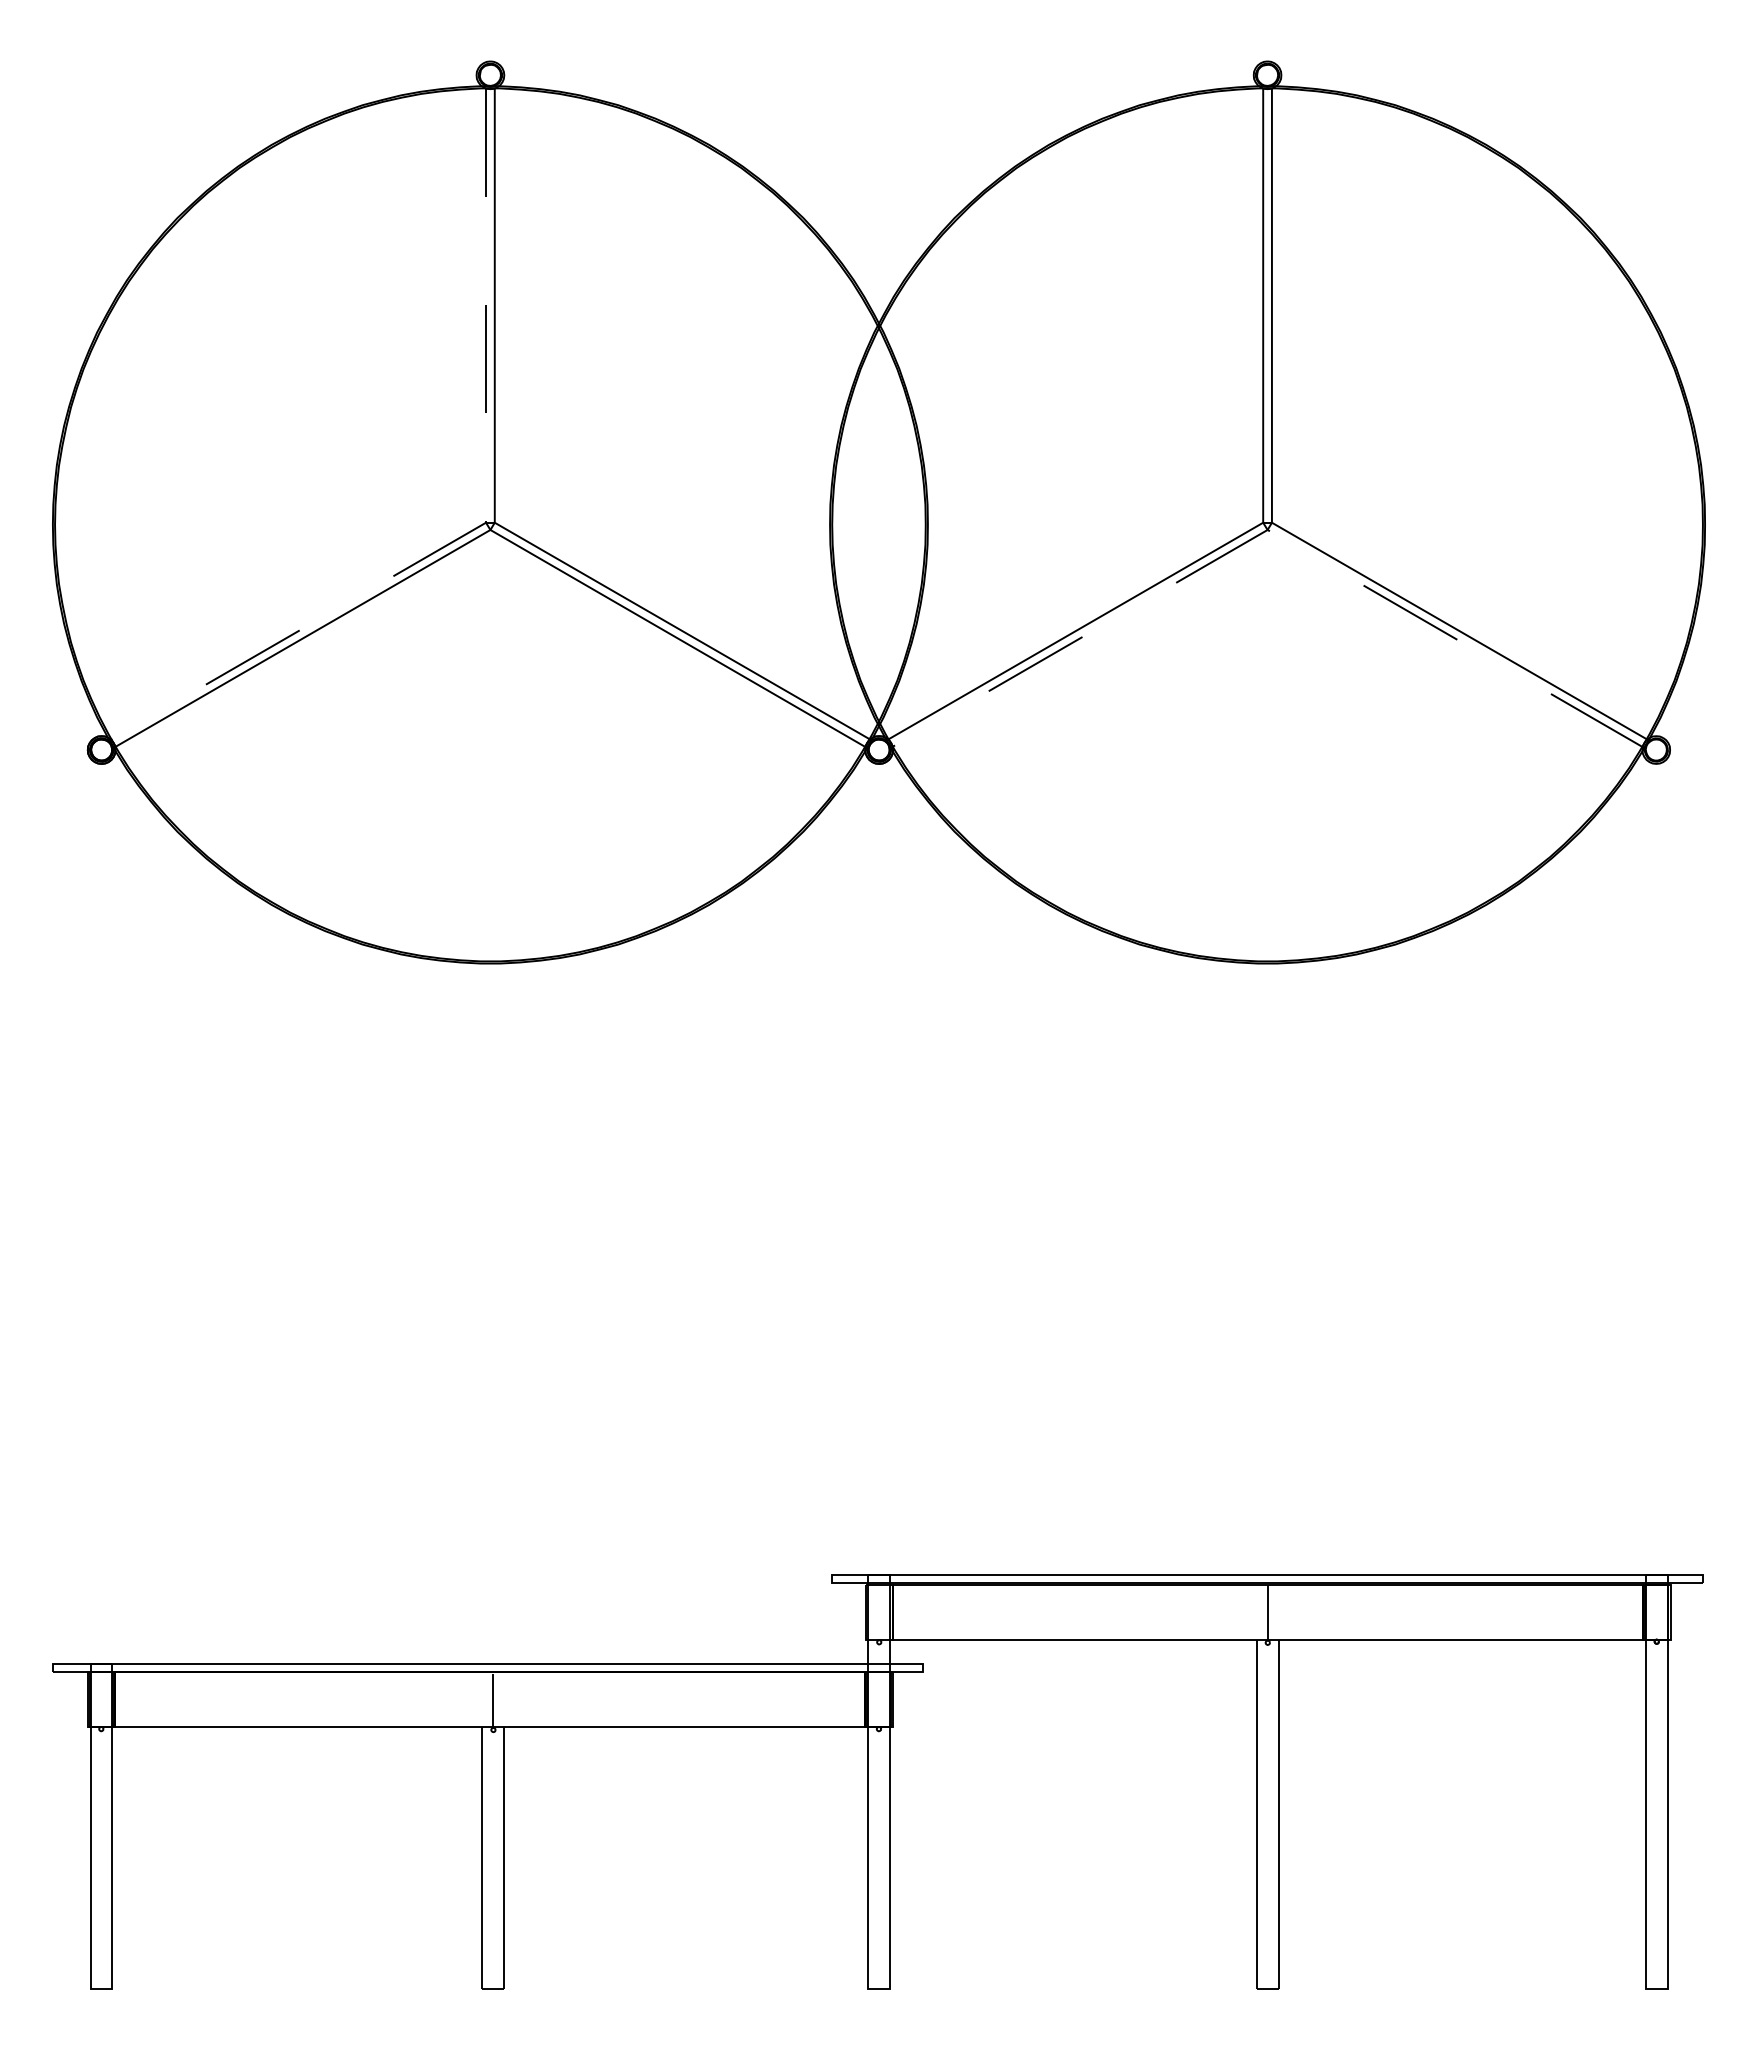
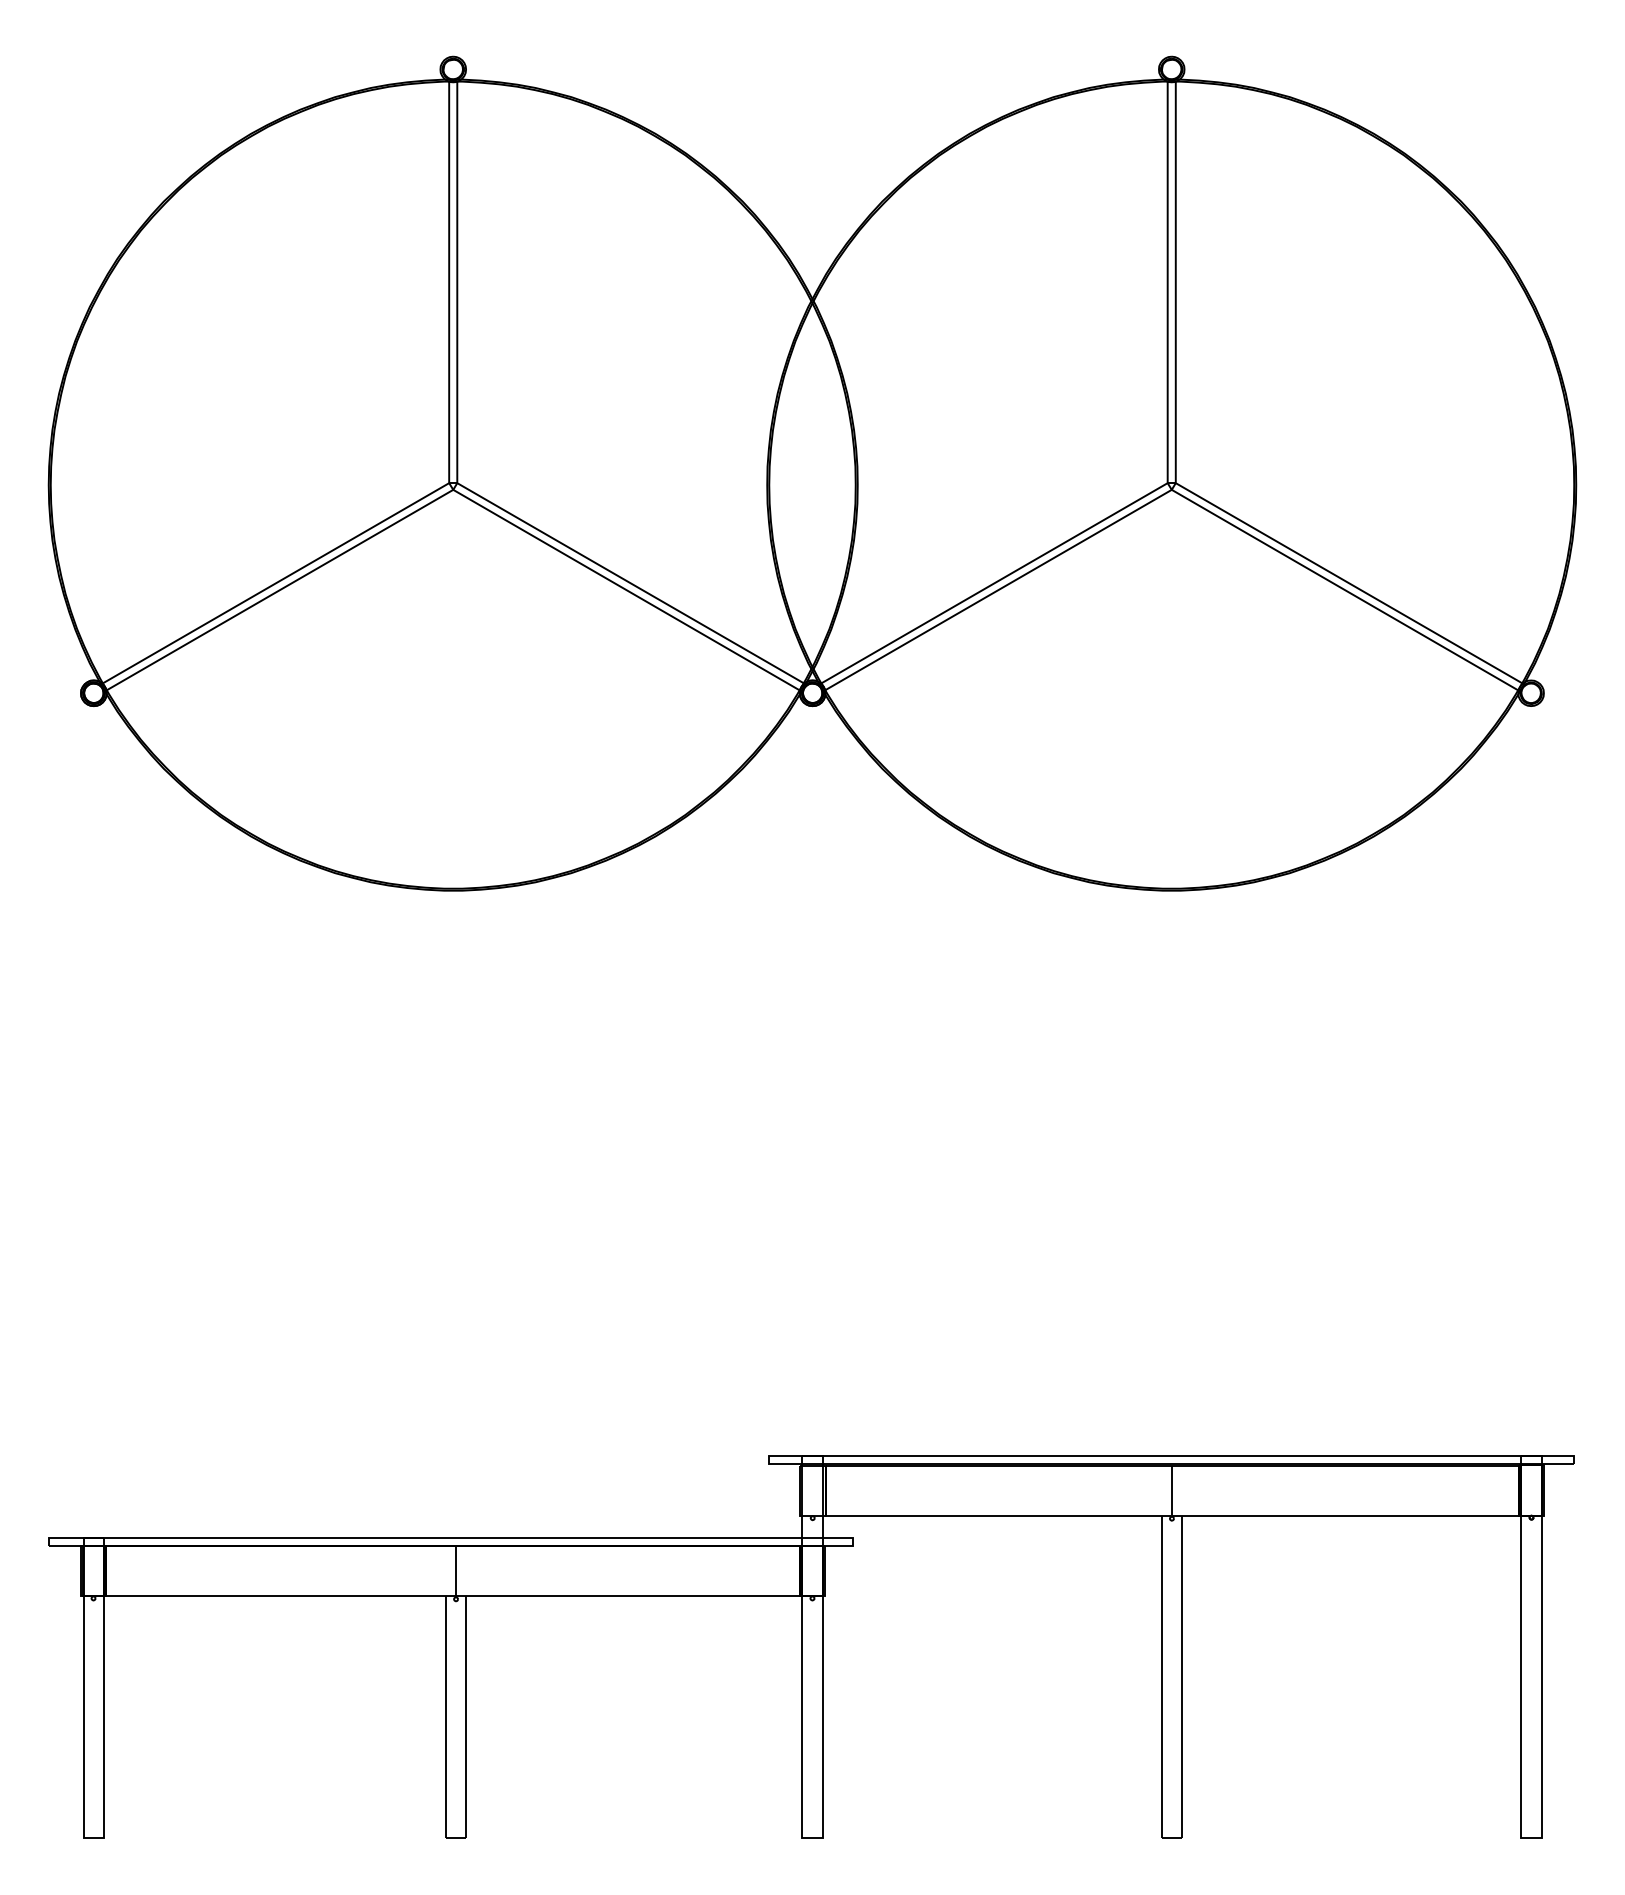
line: (486, 522) -> (449, 482), dashed -> solid
line: (1267, 529) -> (1171, 489), dashed -> solid

